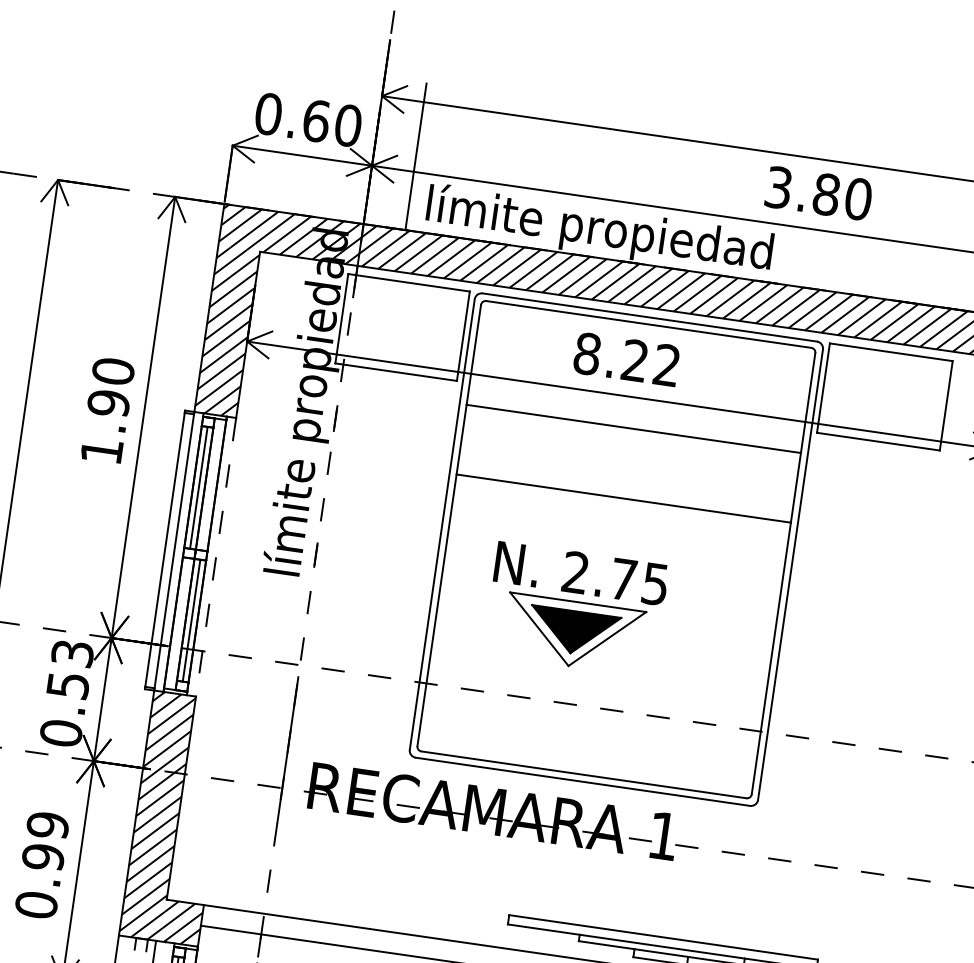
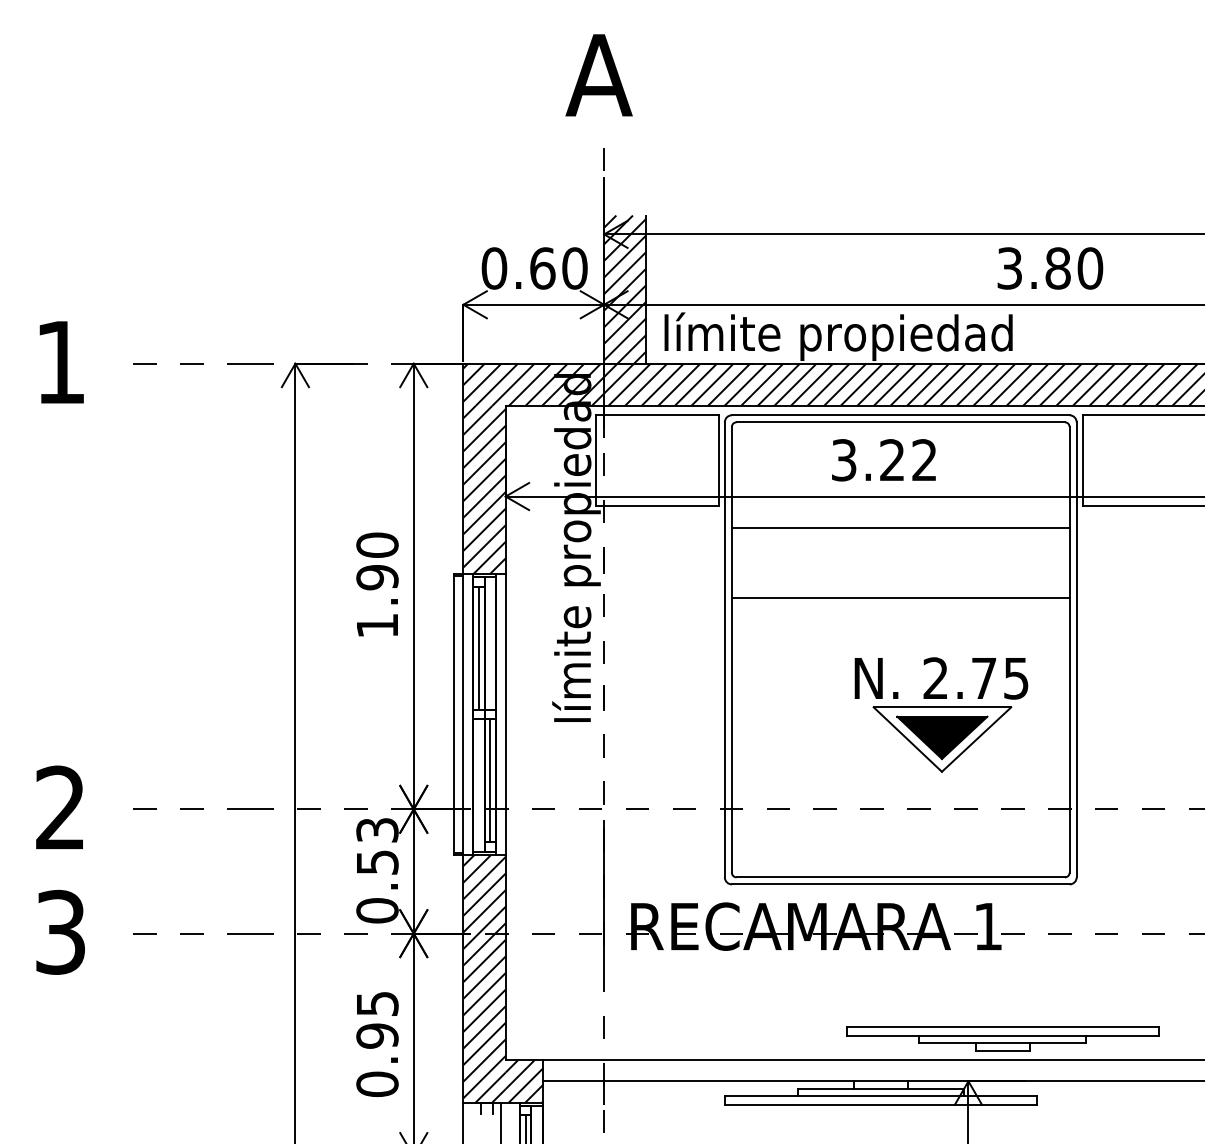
hatch: (395, 153) -> (625, 289), added
text: (586, 354) -> (843, 460), 8.22 -> 3.22
line: (215, 557) -> (505, 714), dashed -> solid
part: (576, 609) -> (941, 714), moved
text: (48, 825) -> (377, 1003), 0.99 -> 0.95

